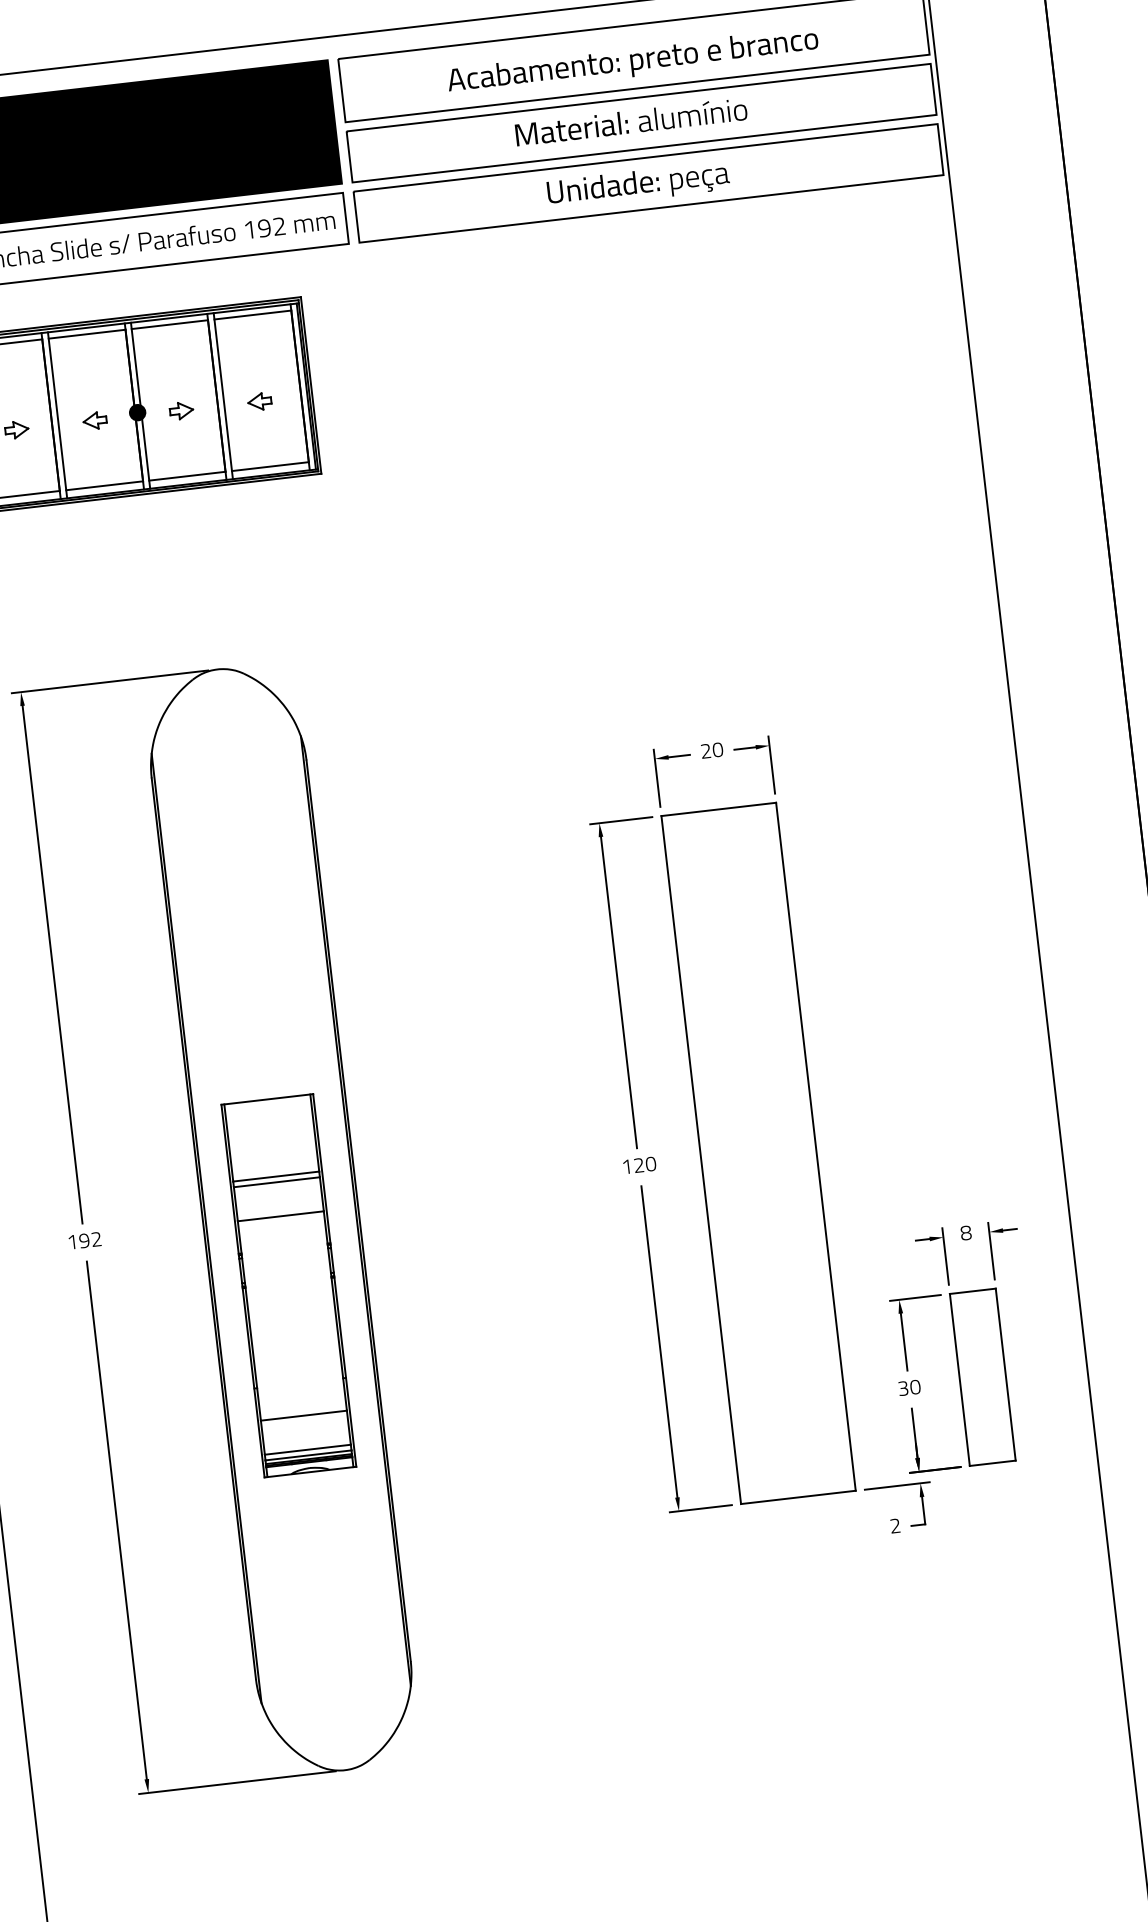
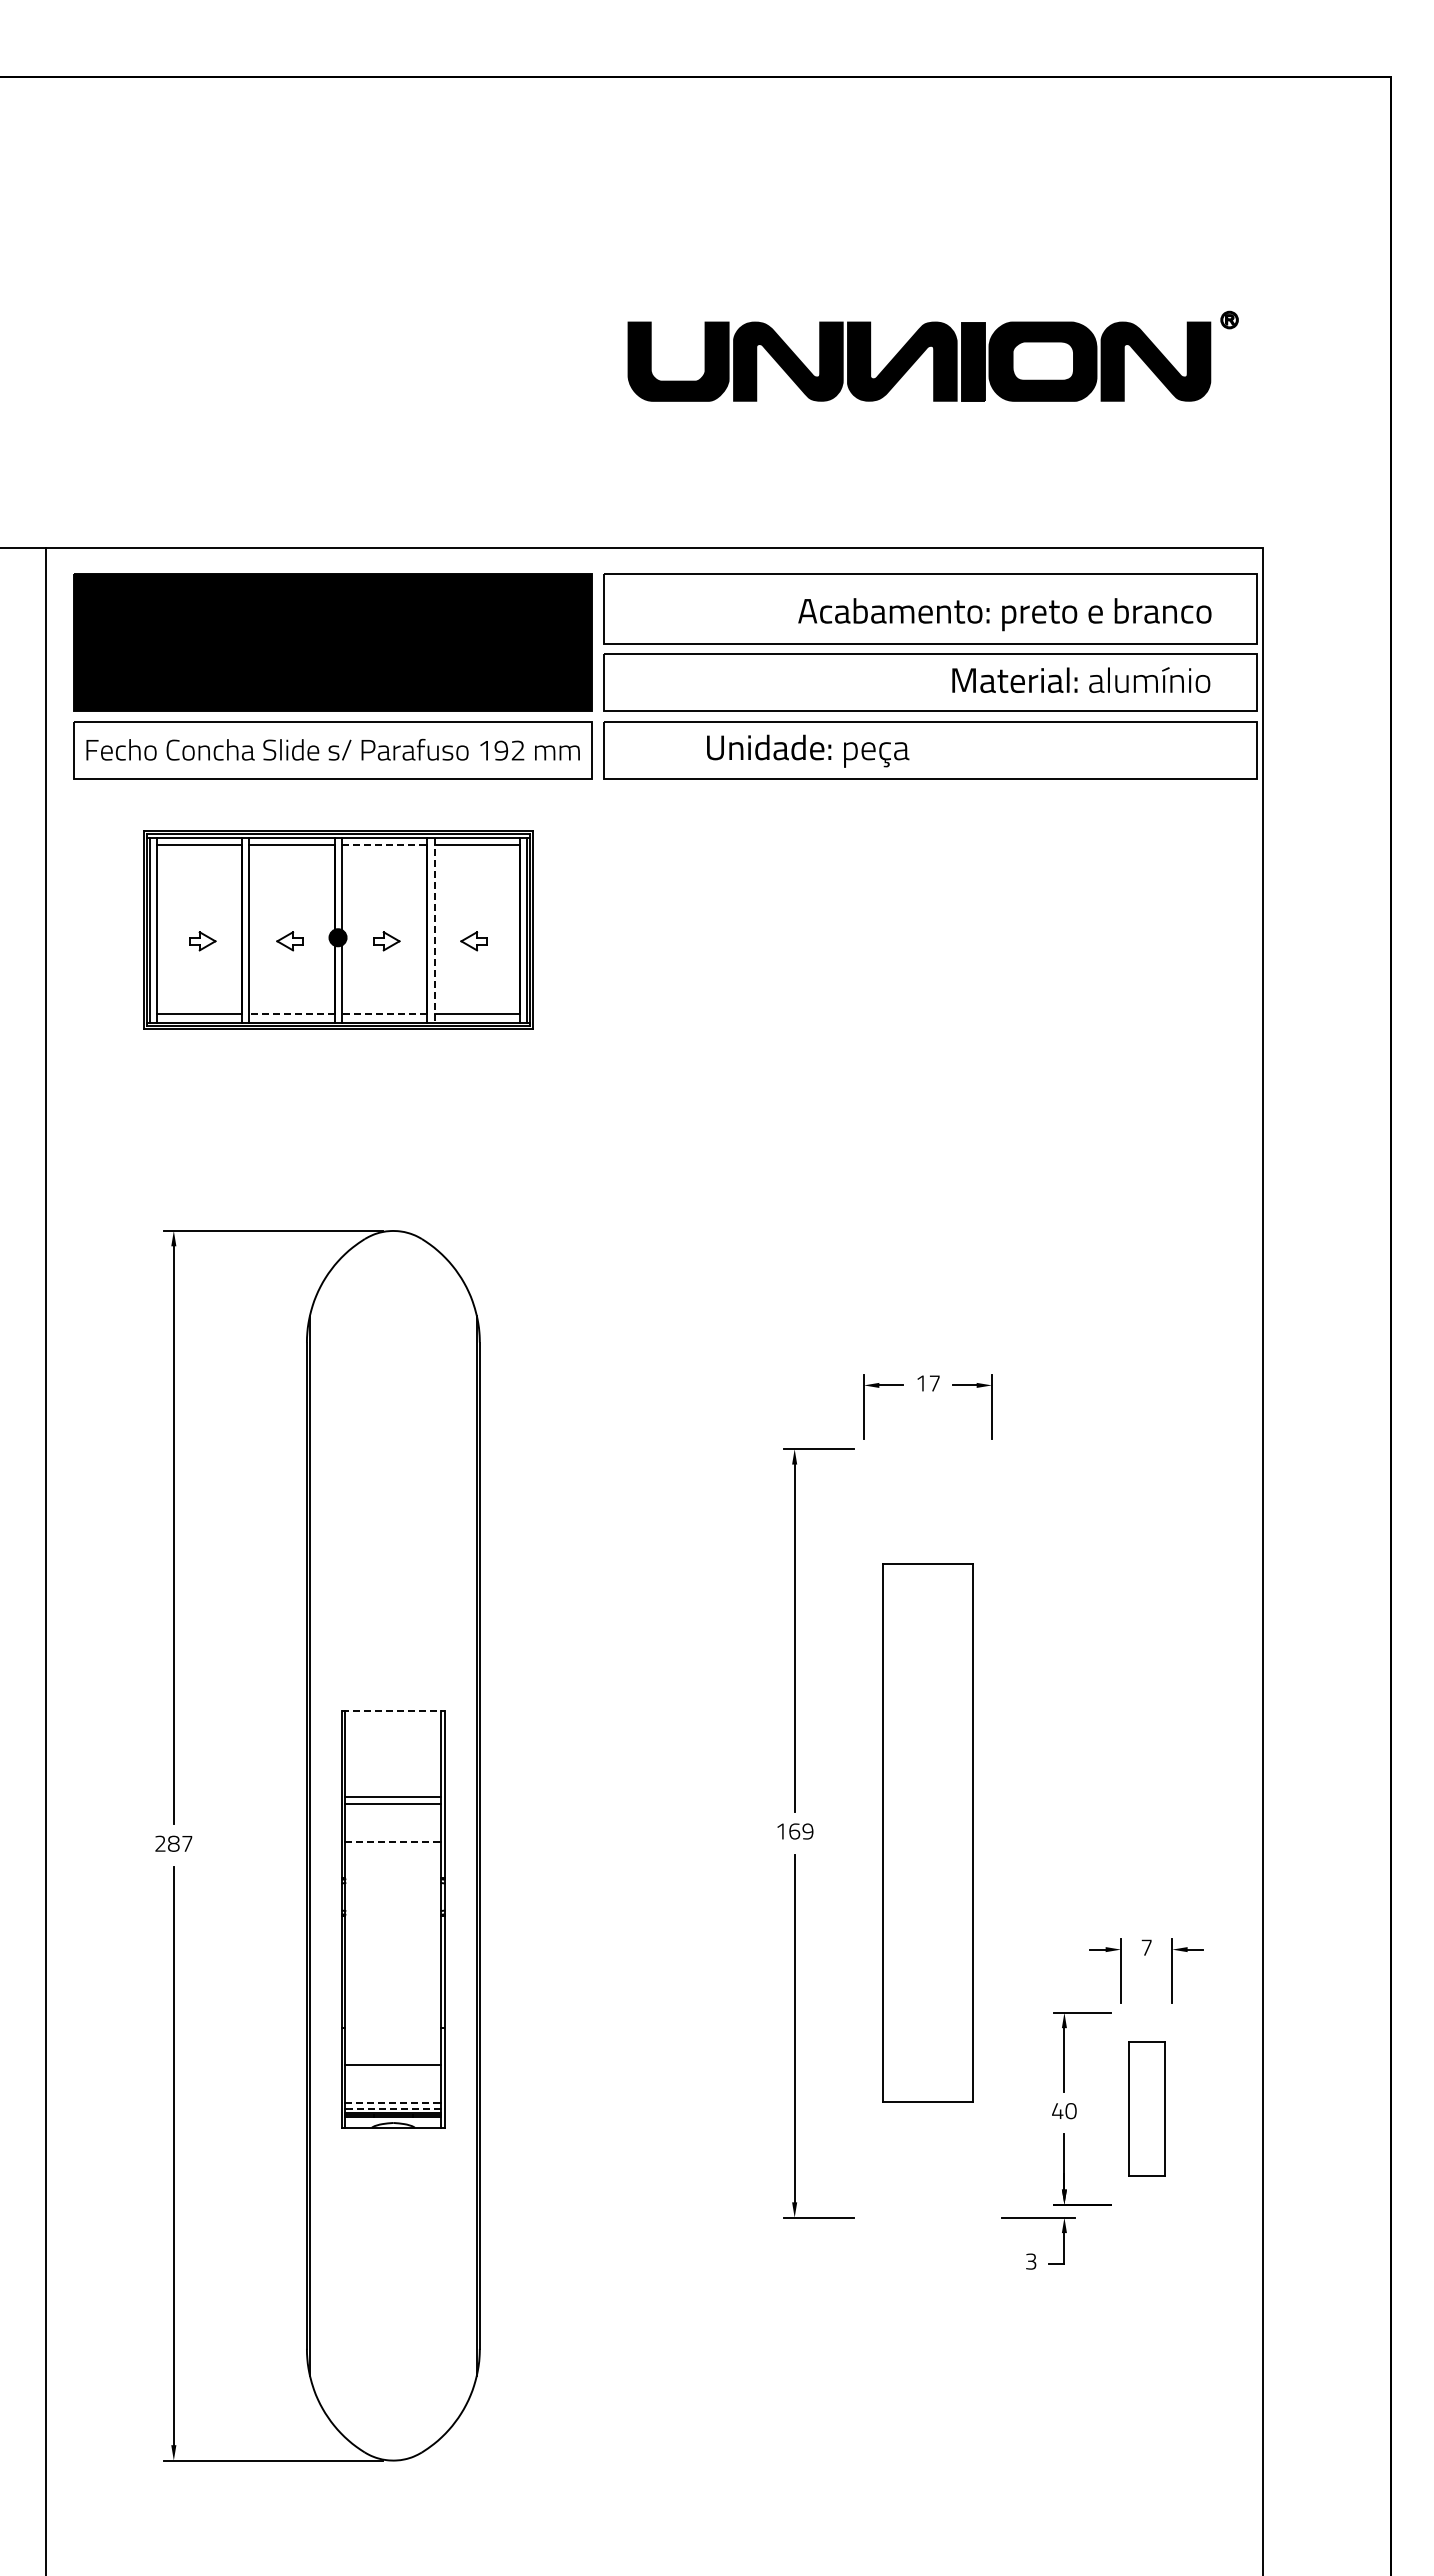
text: (632, 62) -> (1004, 614), moved
text: (631, 121) -> (1081, 679), moved
text: (638, 184) -> (808, 750), moved
line: (169, 324) -> (384, 844), solid -> dashed
line: (223, 396) -> (434, 930), solid -> dashed
line: (187, 476) -> (384, 1014), solid -> dashed
line: (104, 486) -> (292, 1014), solid -> dashed
text: (712, 750) -> (928, 1383), 20 -> 17
line: (267, 1099) -> (393, 1711), solid -> dashed
part: (758, 1153) -> (927, 1833), size x0.7
text: (645, 1164) -> (801, 1831), 120 -> 169
line: (280, 1215) -> (393, 1841), solid -> dashed
text: (966, 1232) -> (1146, 1947), 8 -> 7
text: (84, 1240) -> (173, 1843), 192 -> 287
part: (982, 1377) -> (1146, 2108), size x0.7
text: (903, 1388) -> (1057, 2111), 30 -> 40
line: (307, 1449) -> (393, 2102), solid -> dashed
line: (307, 1455) -> (392, 2108), solid -> dashed
text: (895, 1525) -> (1031, 2261), 2 -> 3

